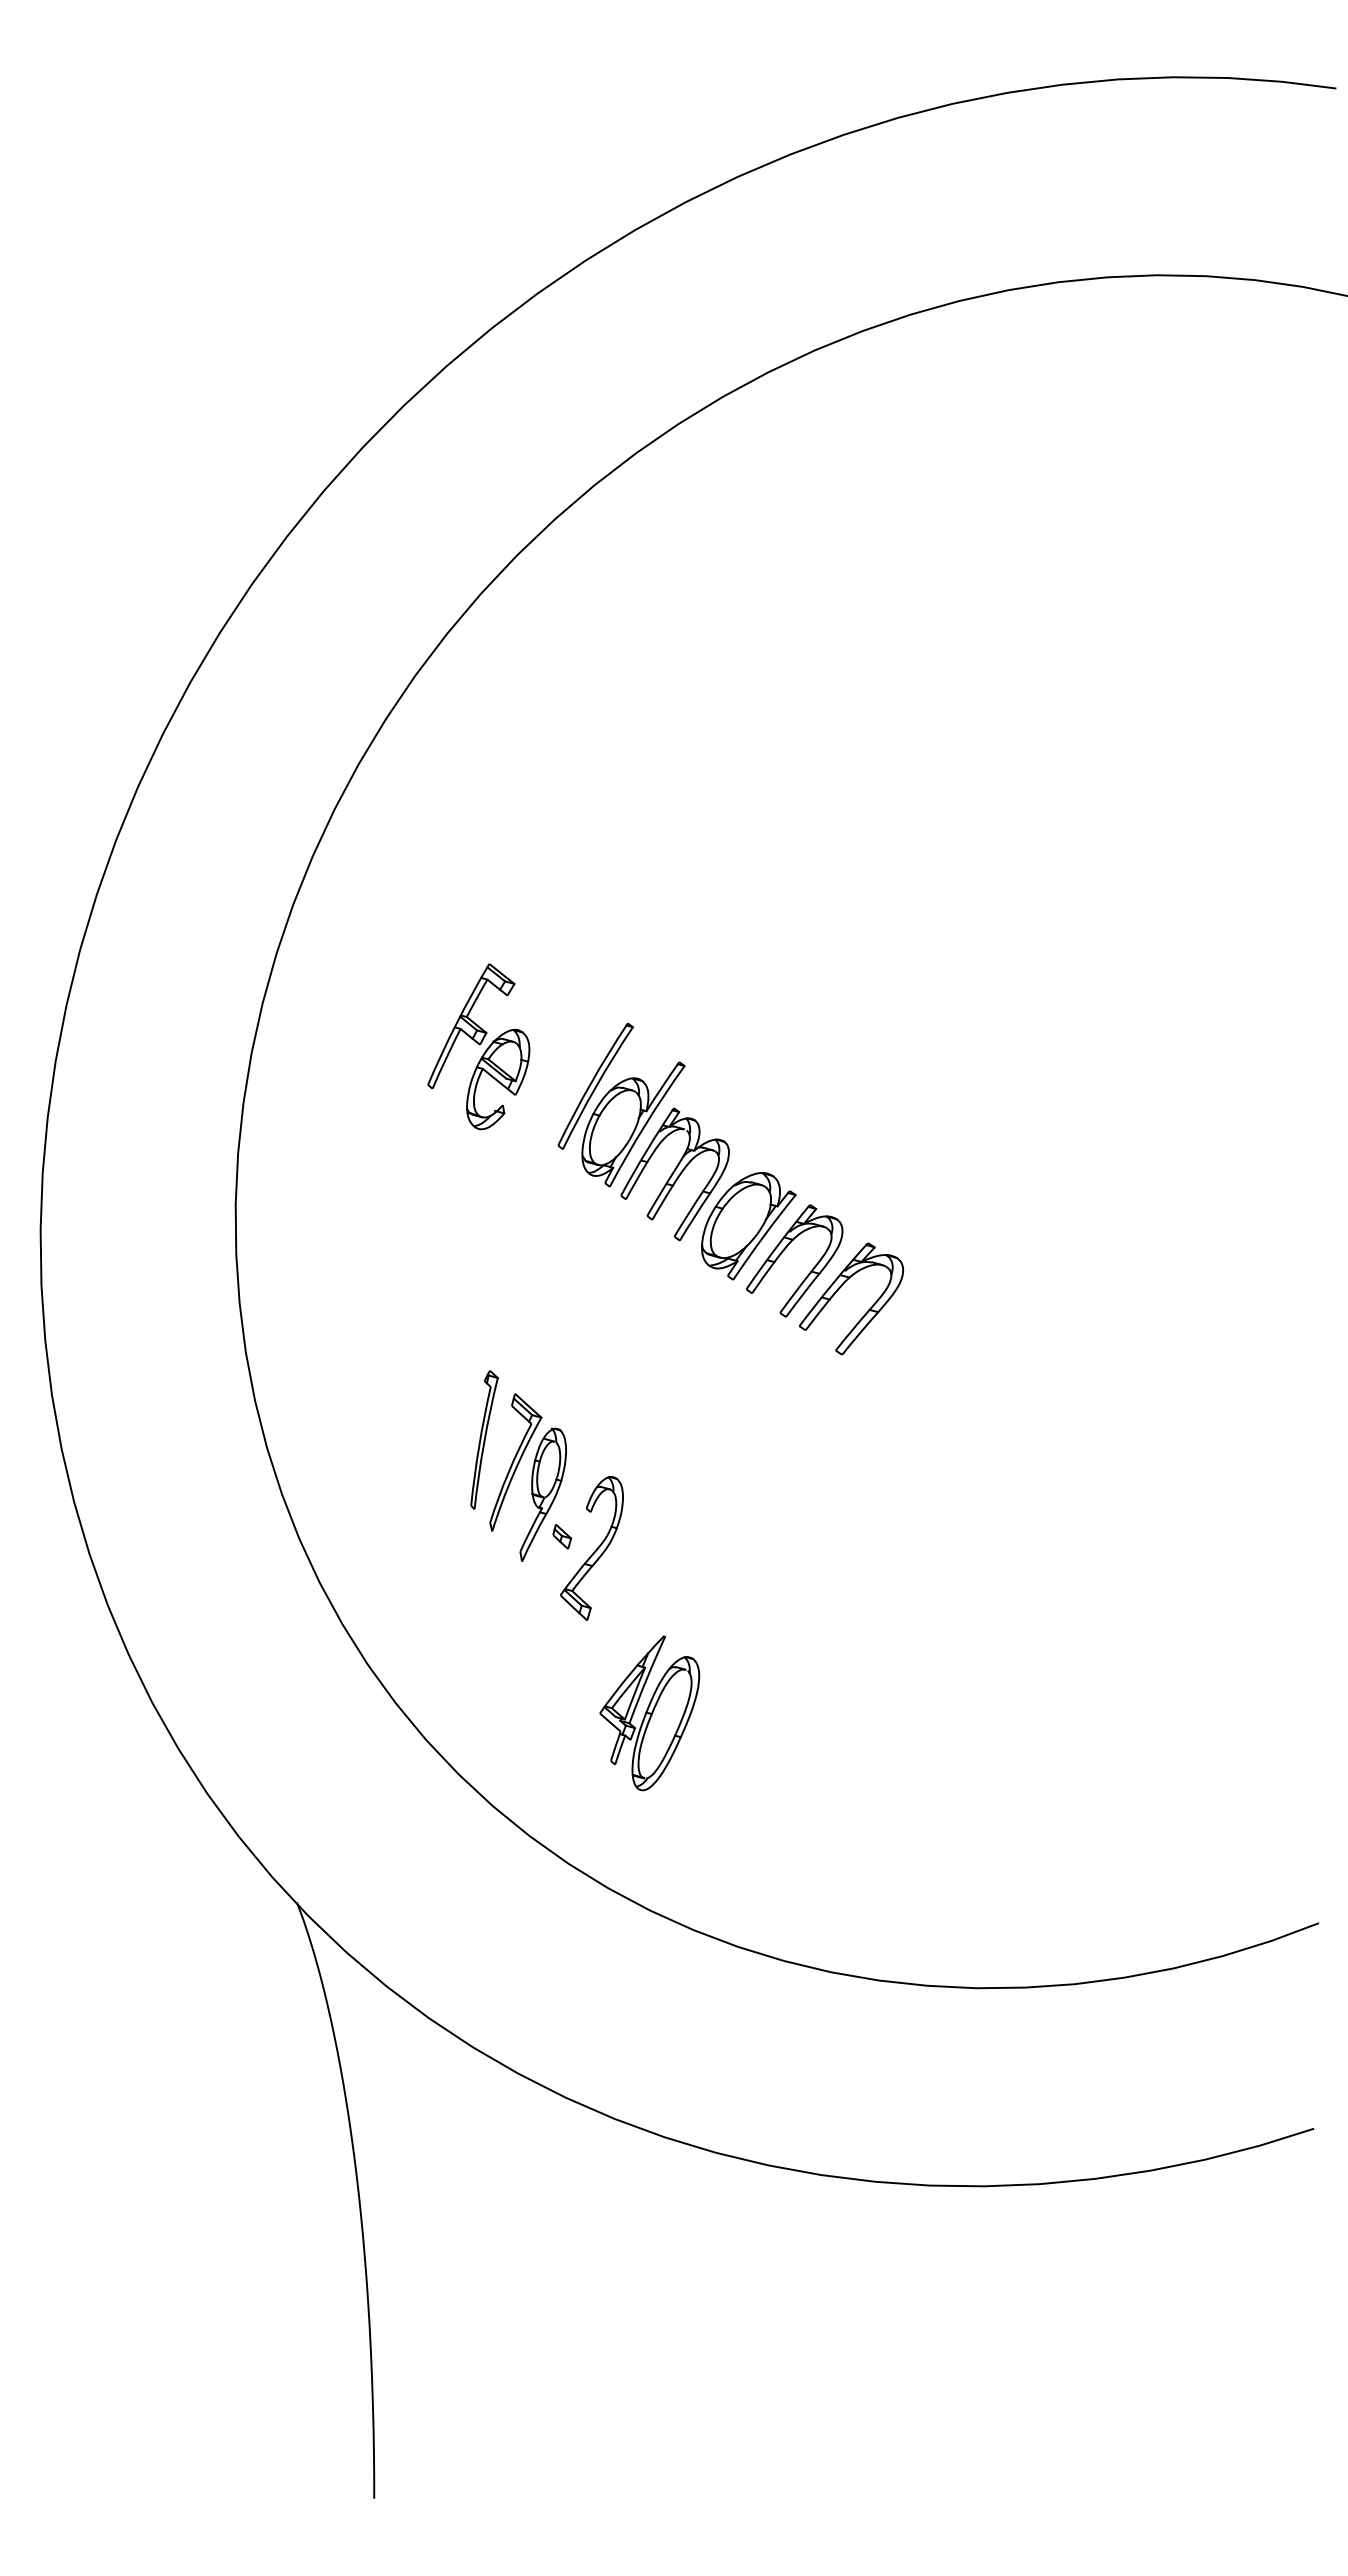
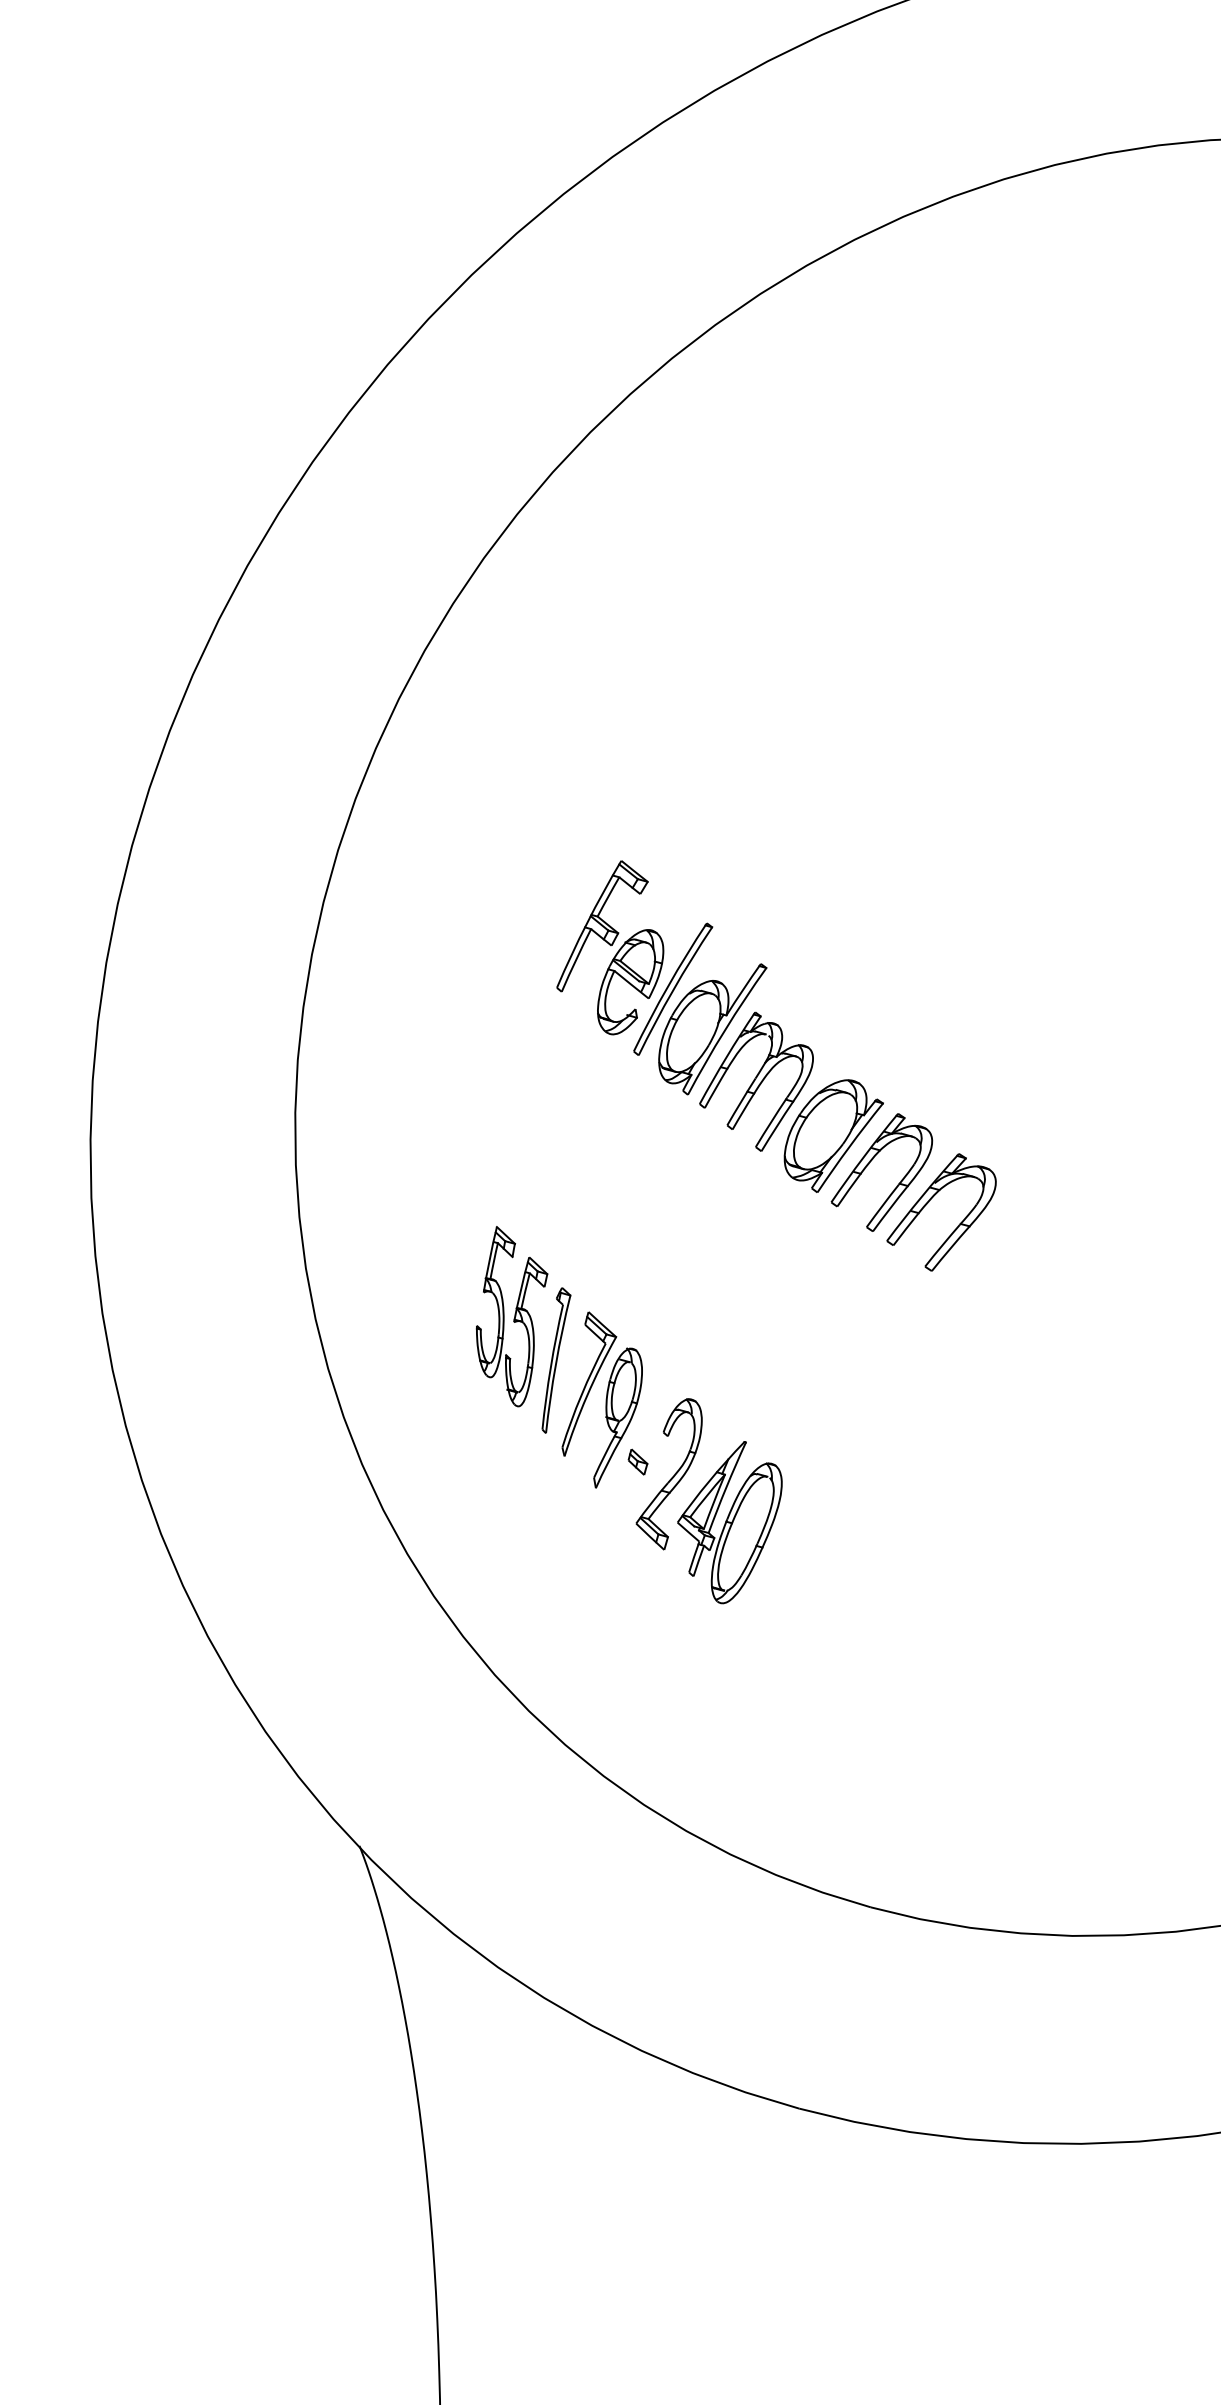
part: (478, 1046) -> (609, 947), moved
part: (441, 1397) -> (511, 1315), added
part: (649, 1713) -> (729, 1522), moved

